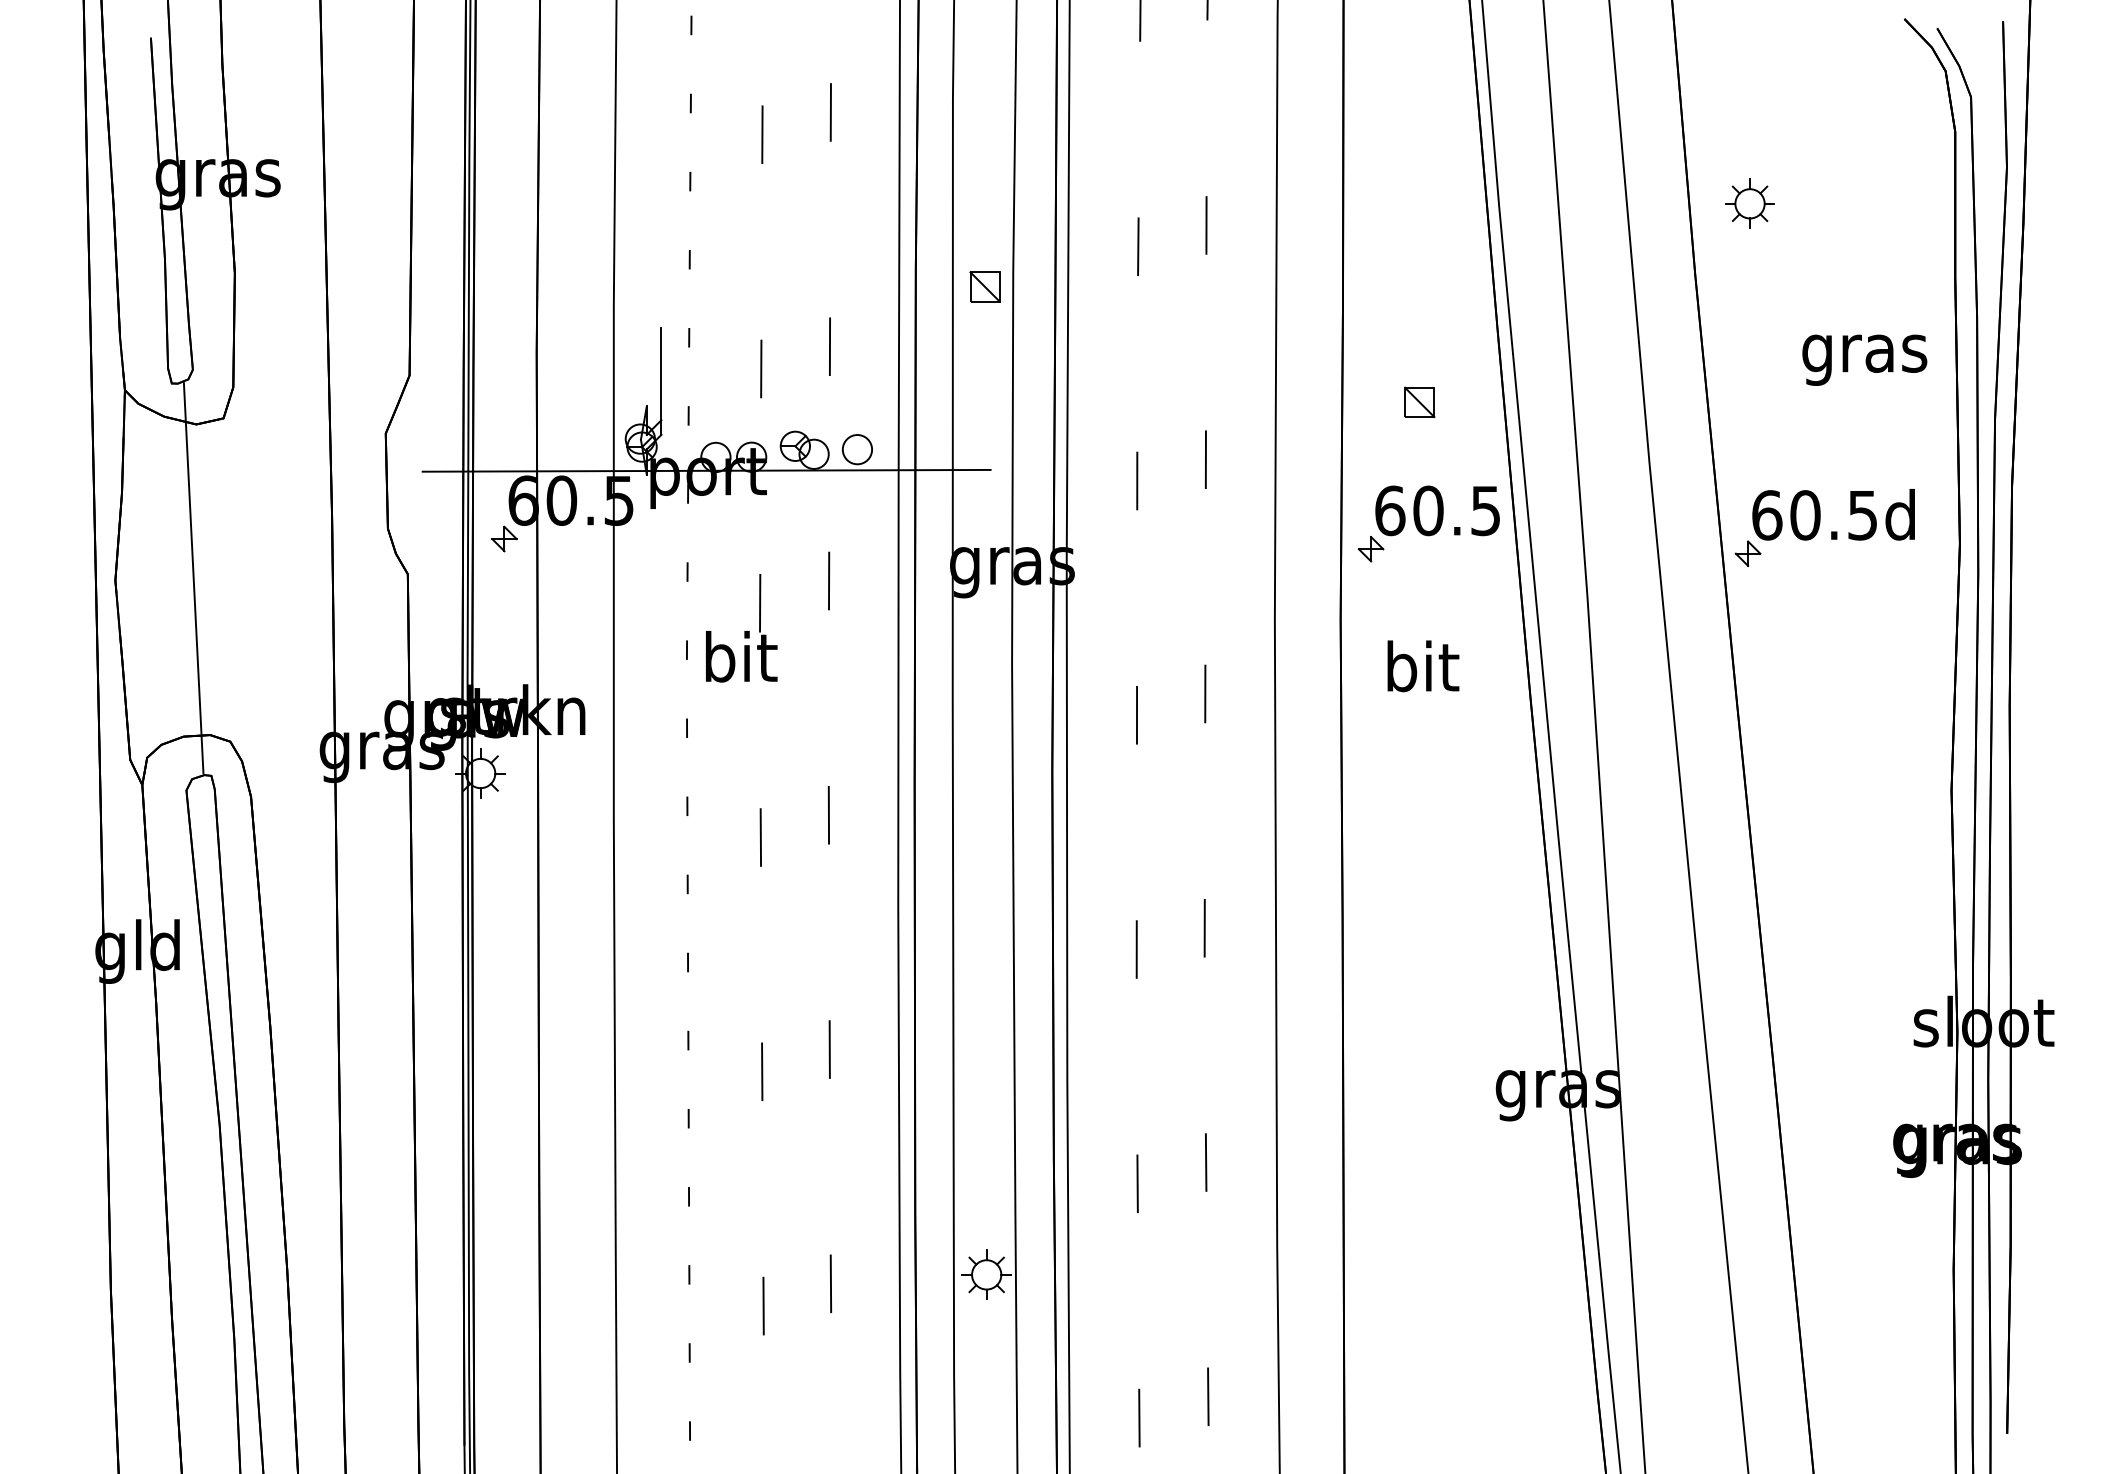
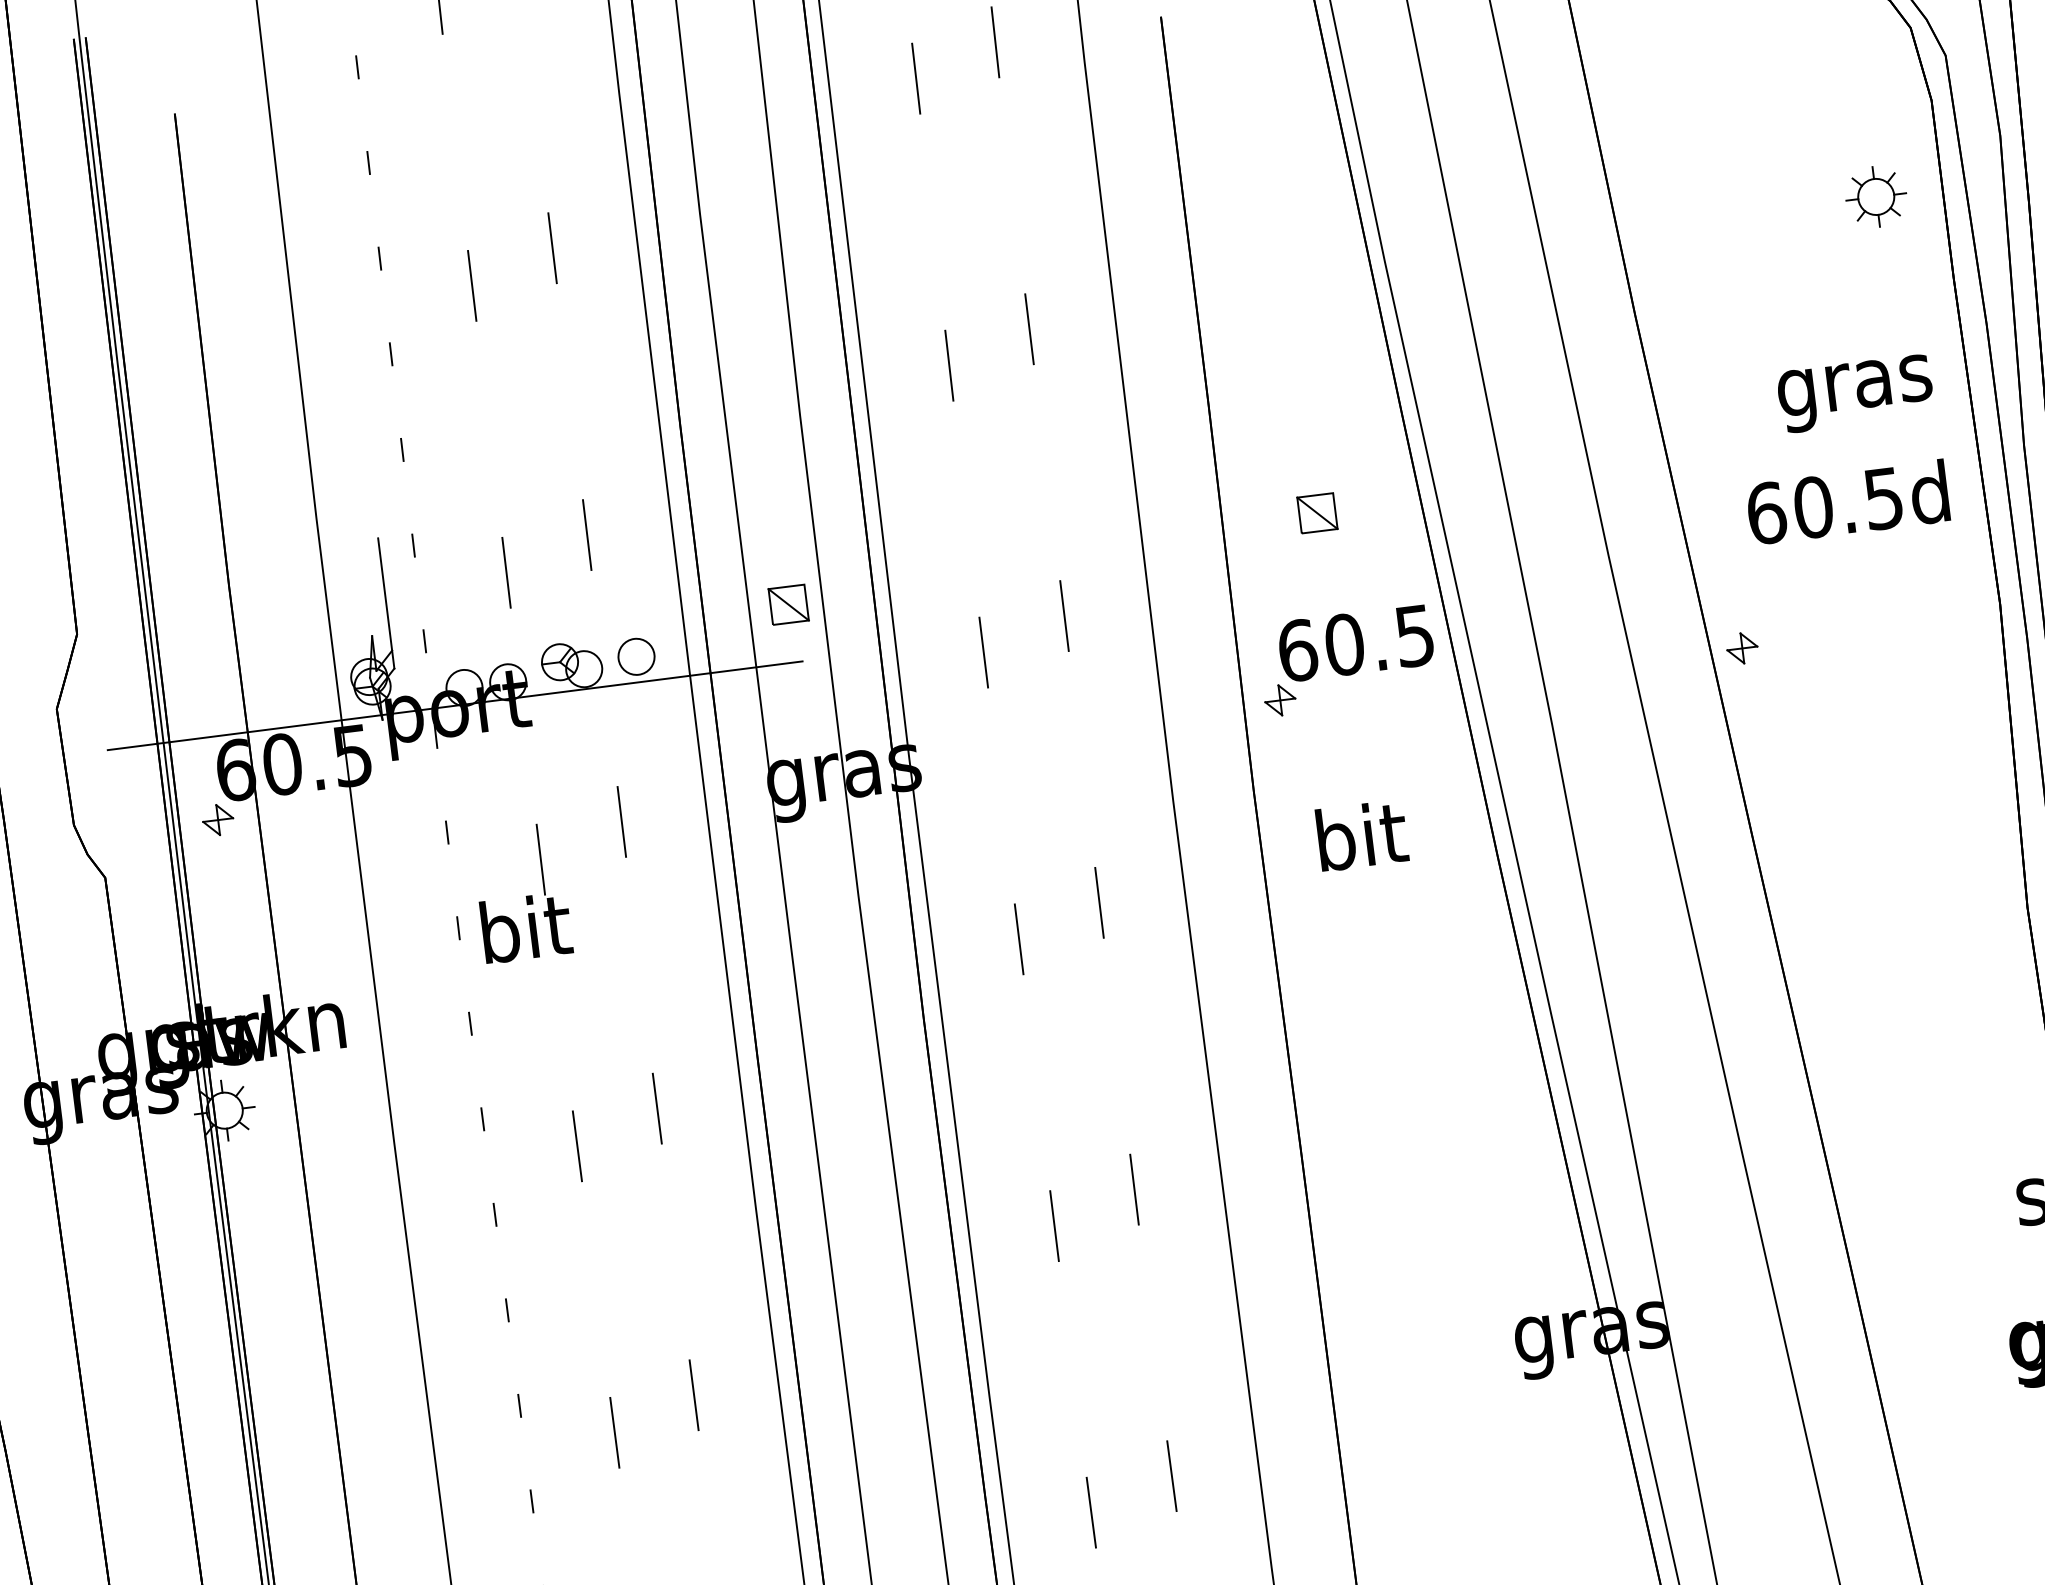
part: (1749, 203) -> (1875, 196), moved
part: (984, 286) -> (787, 604), moved
text: (1833, 514) -> (1847, 502), moved

